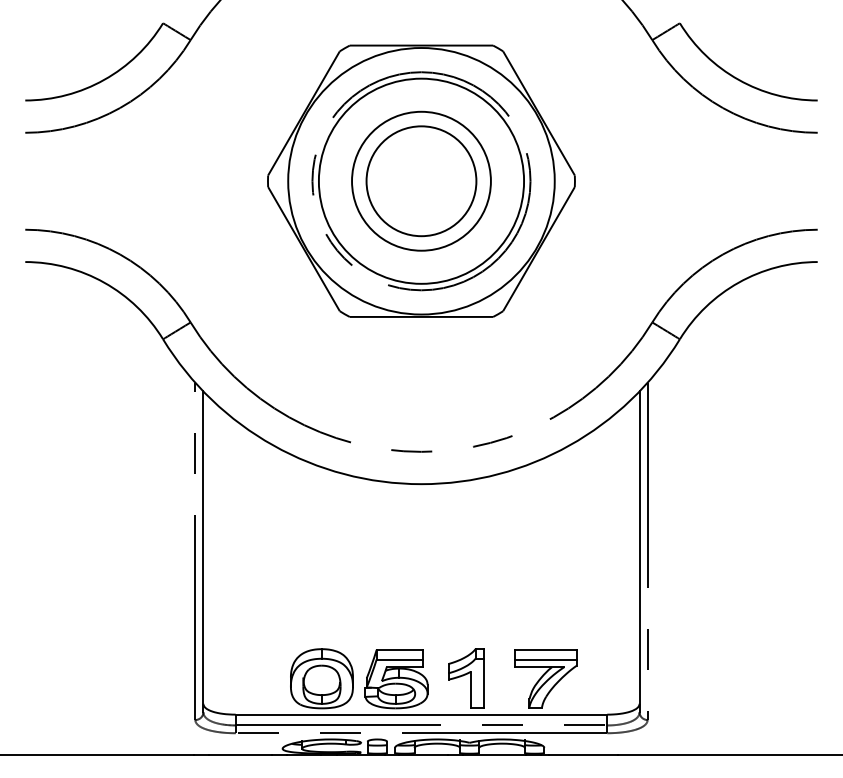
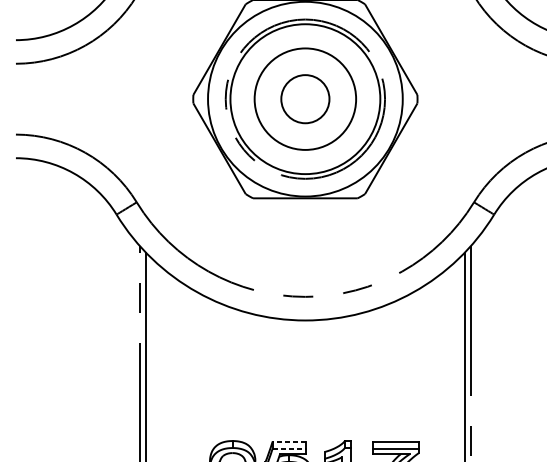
circle: (421, 181) -> (305, 99), size x0.6
line: (399, 649) -> (289, 441), solid -> dashed
line: (399, 659) -> (289, 448), solid -> dashed

